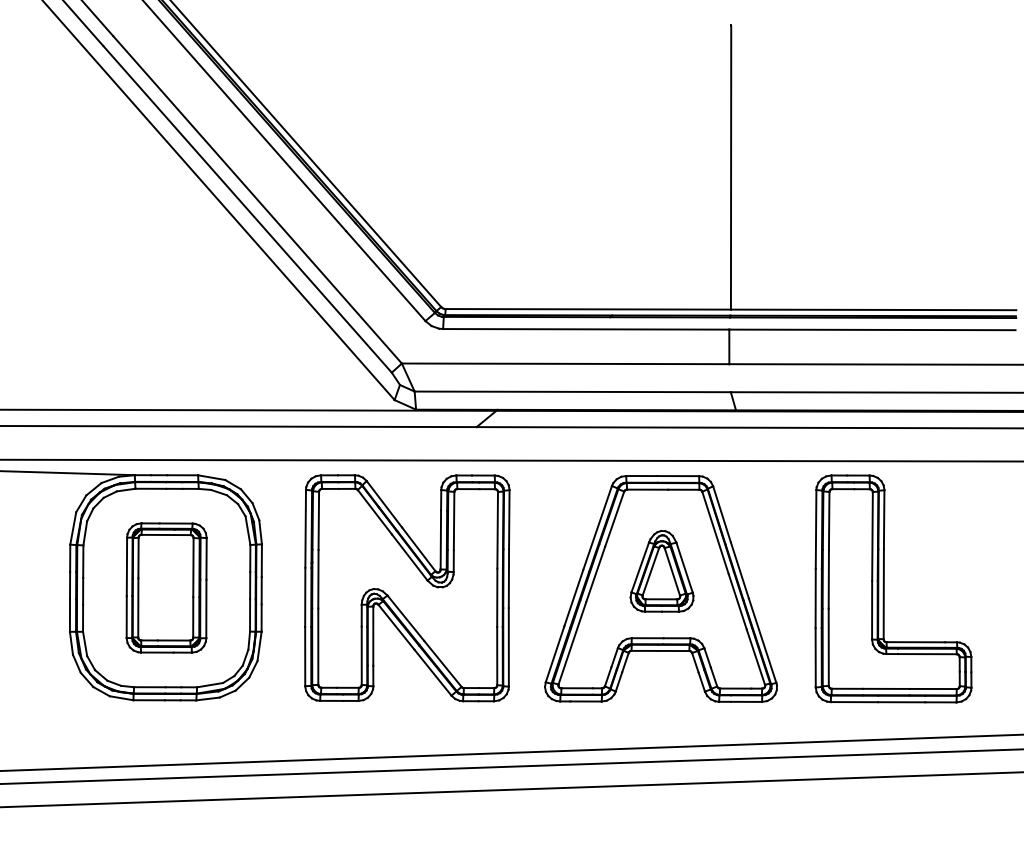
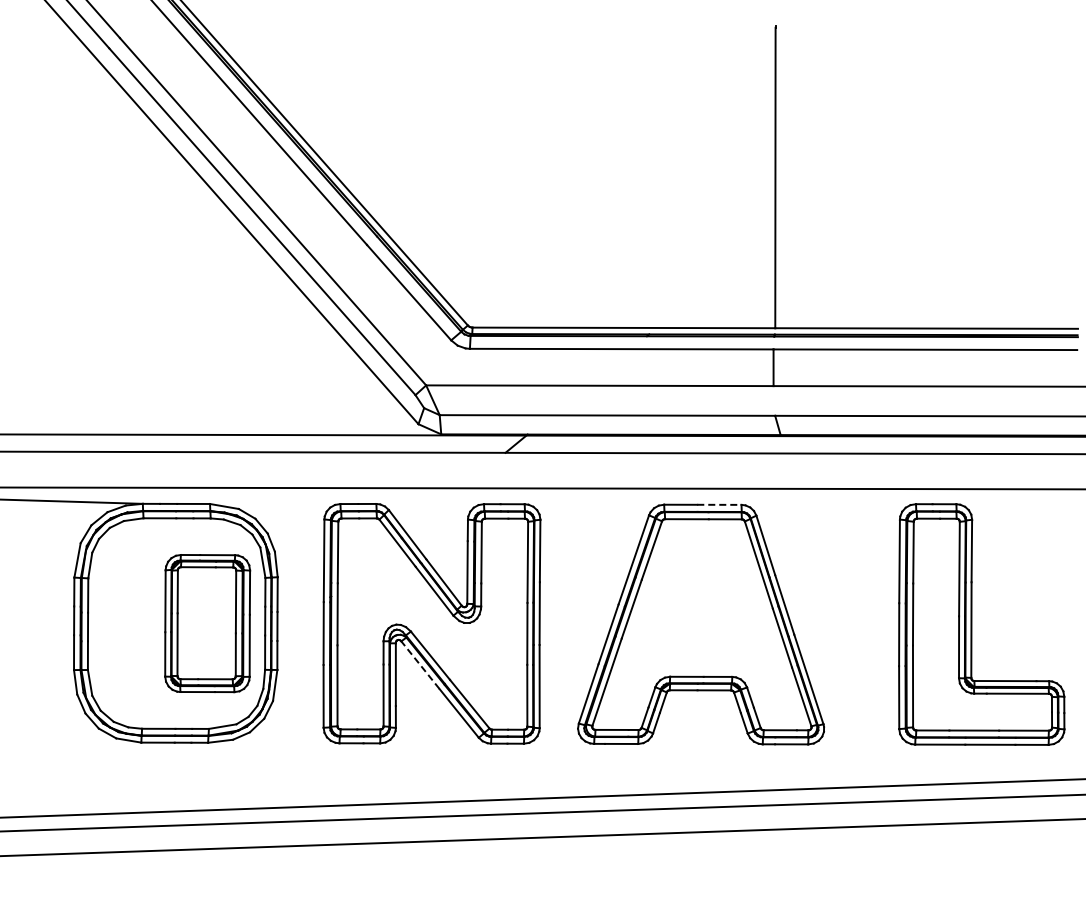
line: (678, 475) -> (719, 504), solid -> dashed
part: (661, 570) -> (701, 605), removed
part: (166, 587) -> (207, 623), moved
part: (884, 588) -> (972, 624), moved
line: (396, 627) -> (420, 665), solid -> dashed

